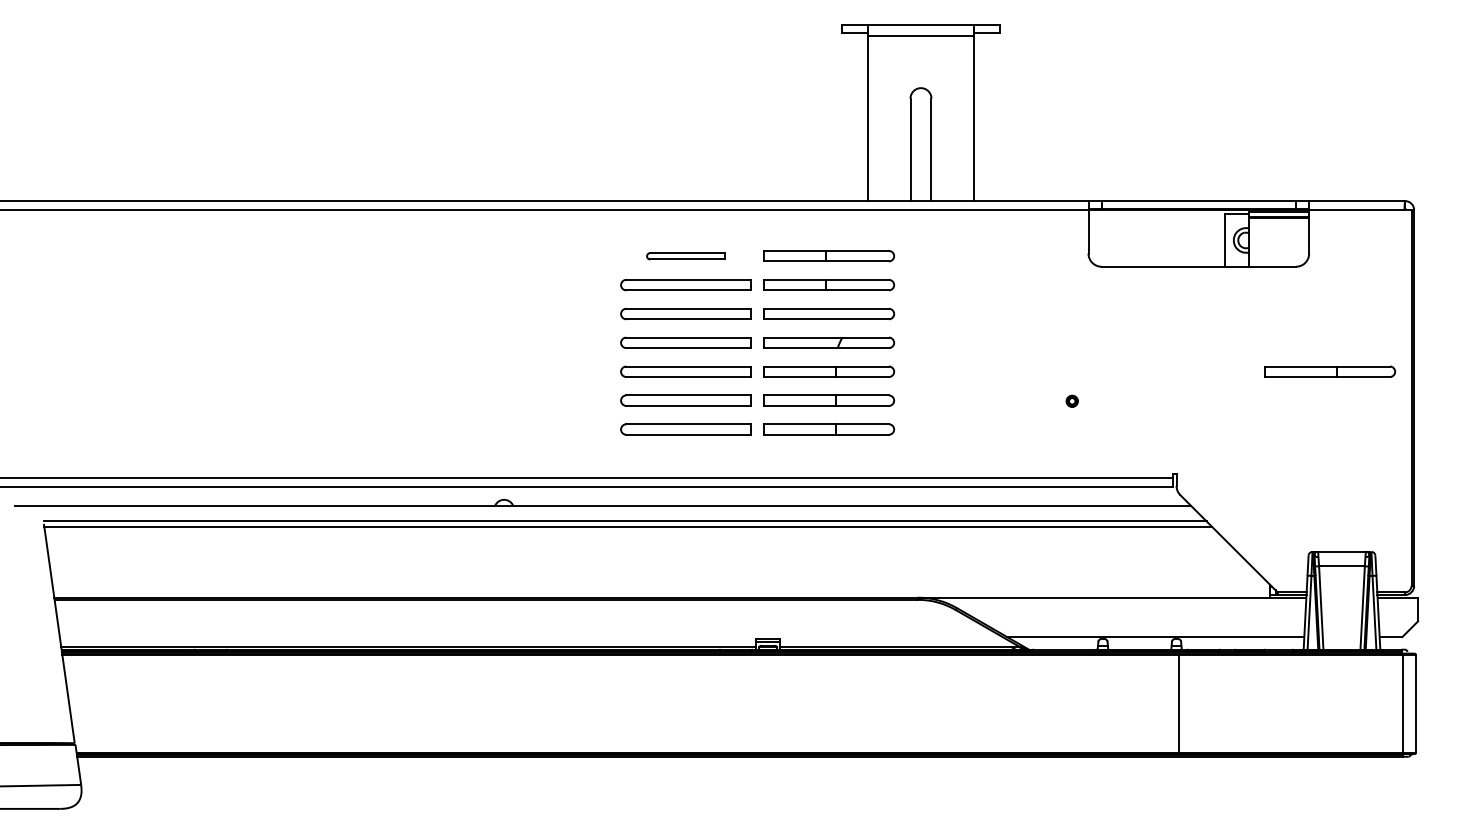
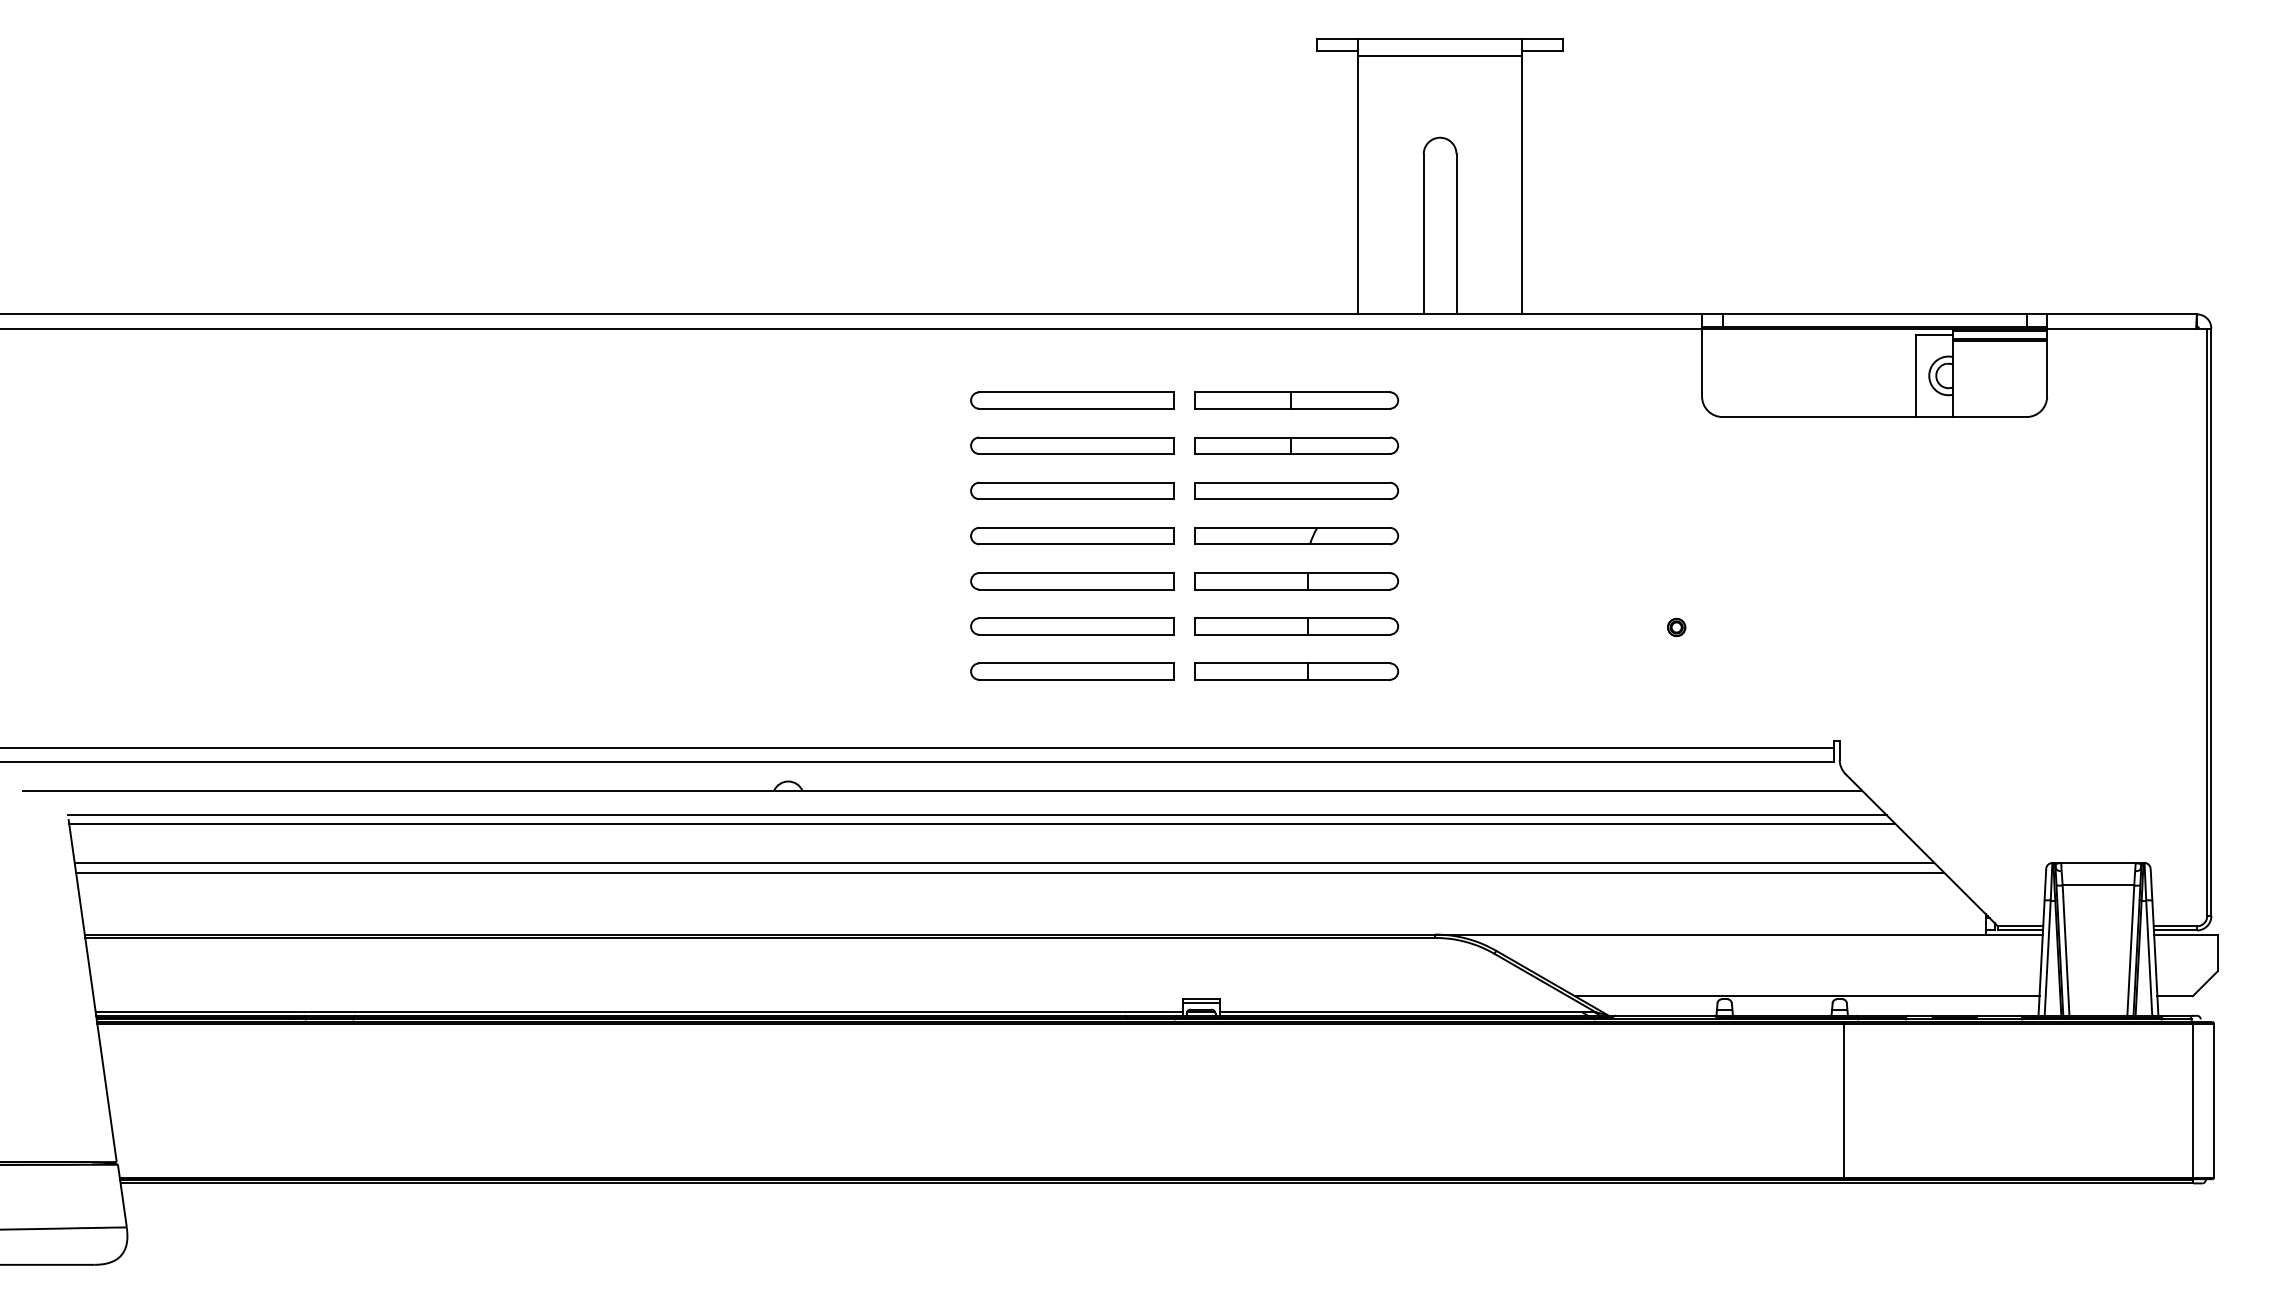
part: (685, 256) -> (1071, 401), size x1.67
part: (1330, 371) -> (2080, 580), removed
line: (641, 551) -> (1003, 862), added
line: (645, 558) -> (1009, 873), added

